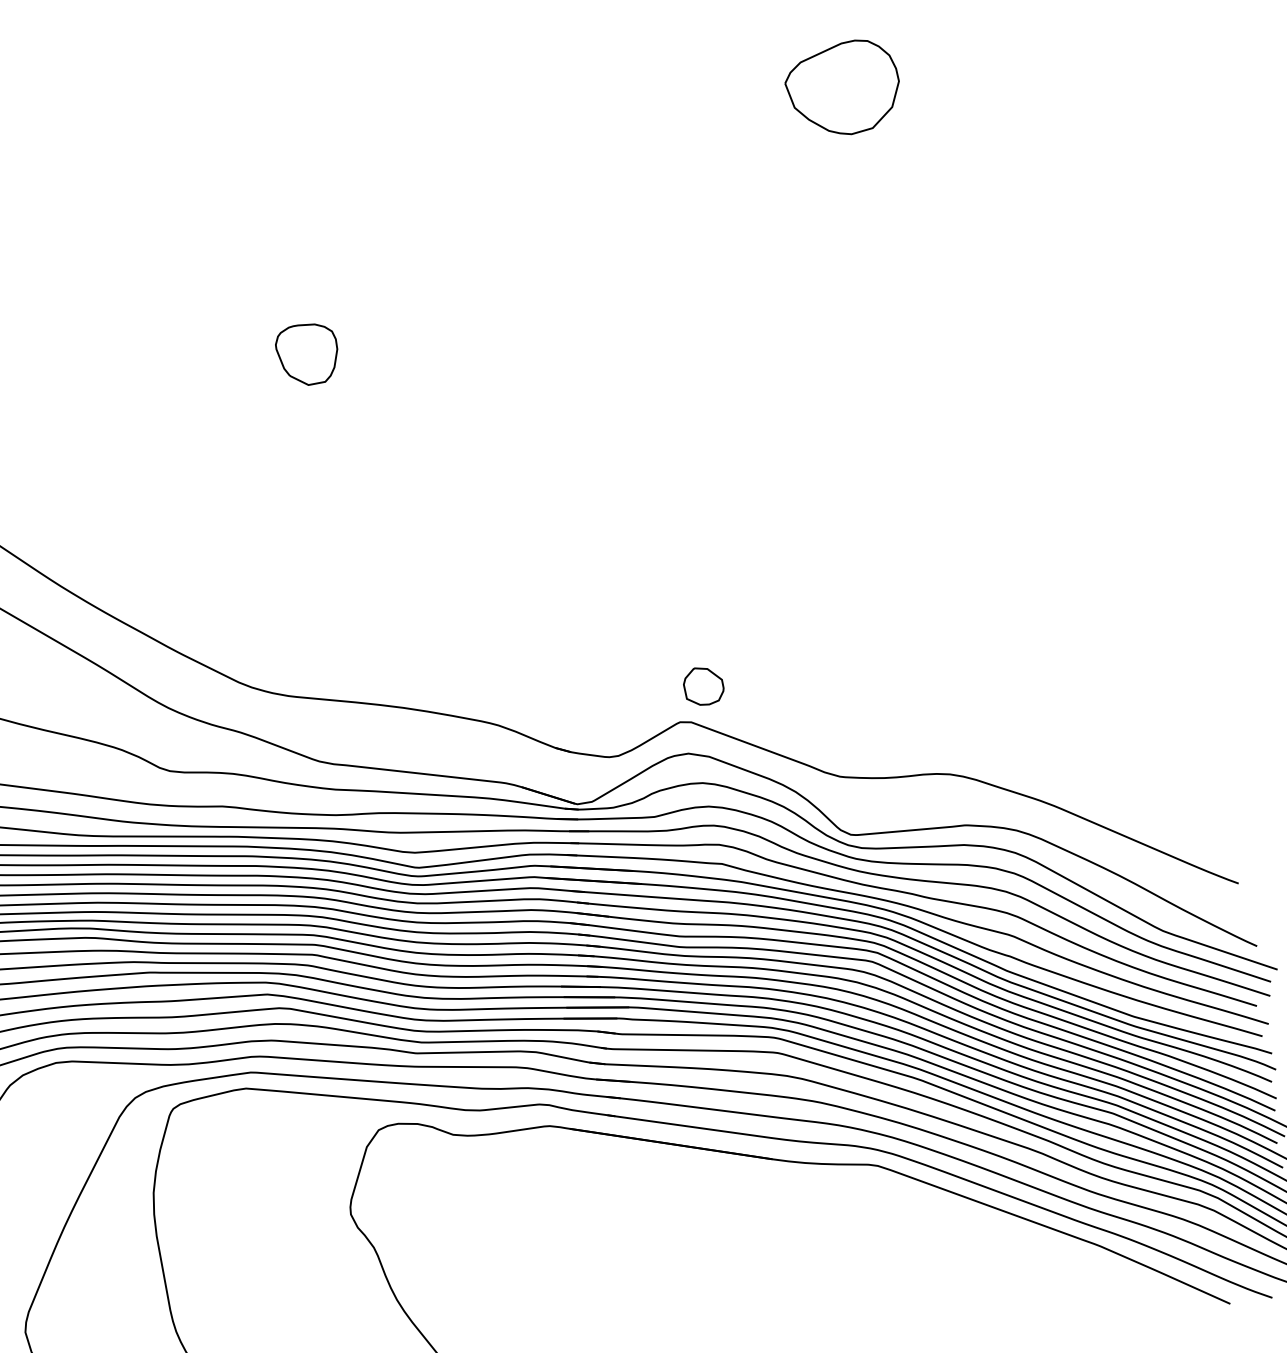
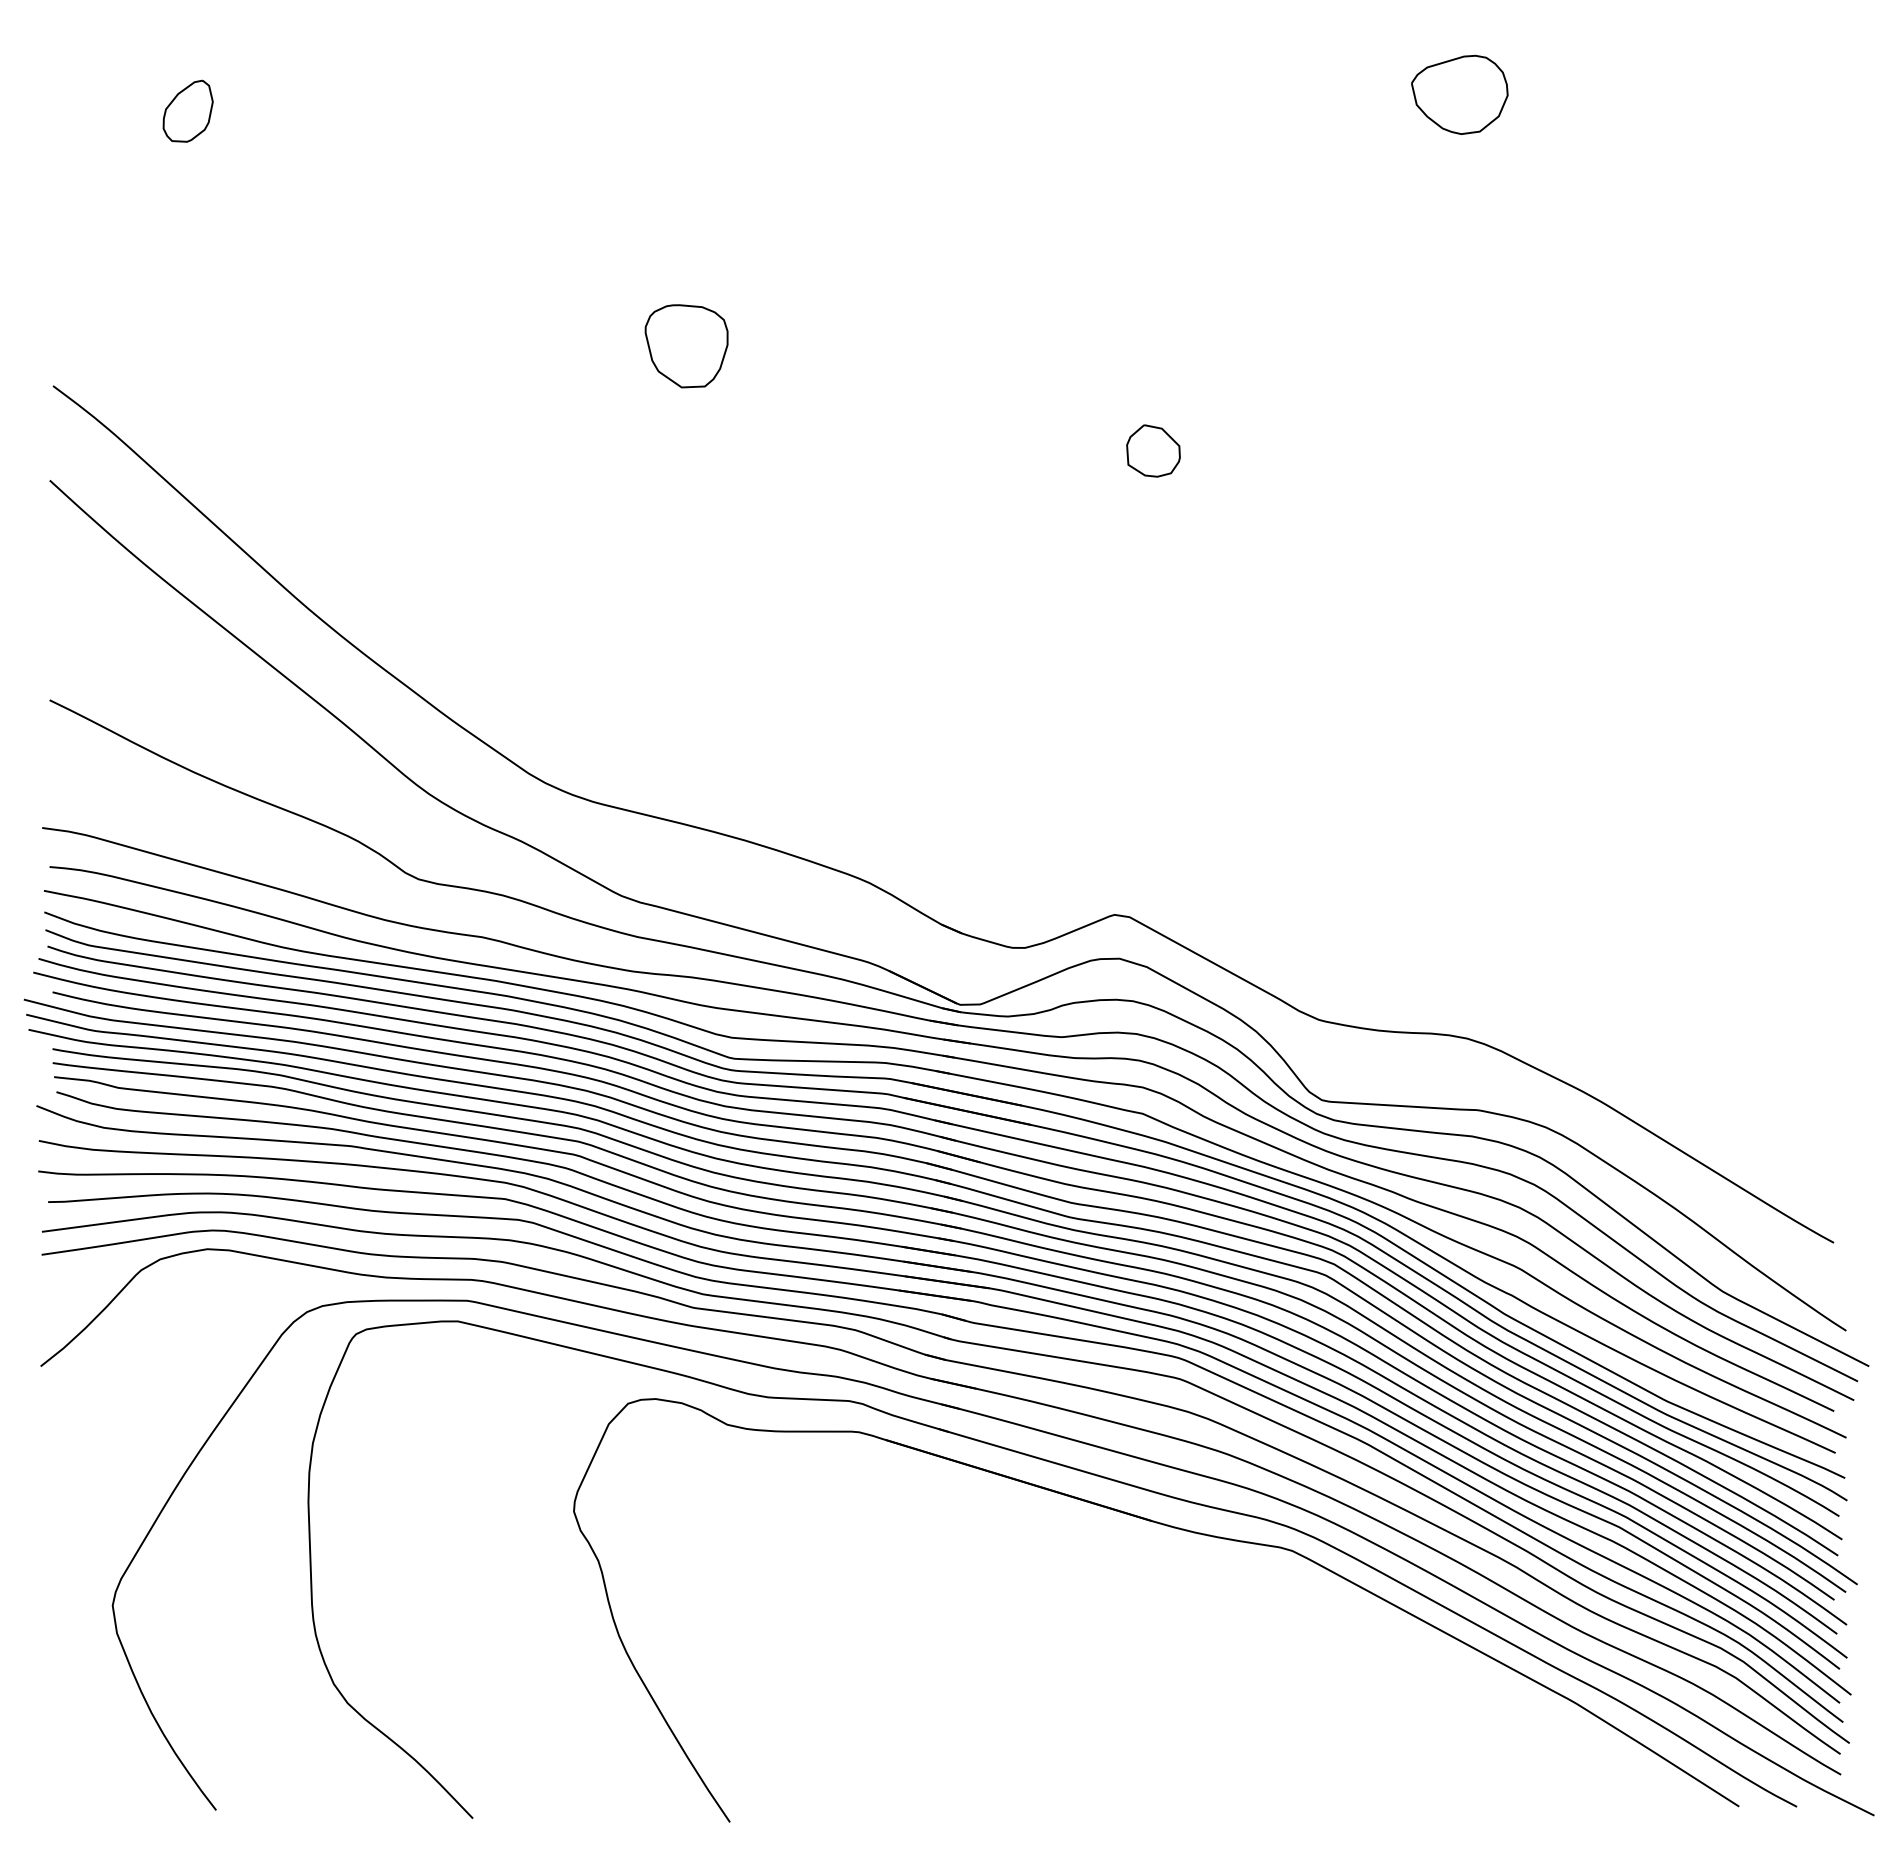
part: (842, 88) -> (1459, 94), size x0.62
part: (703, 685) -> (1153, 450), moved

